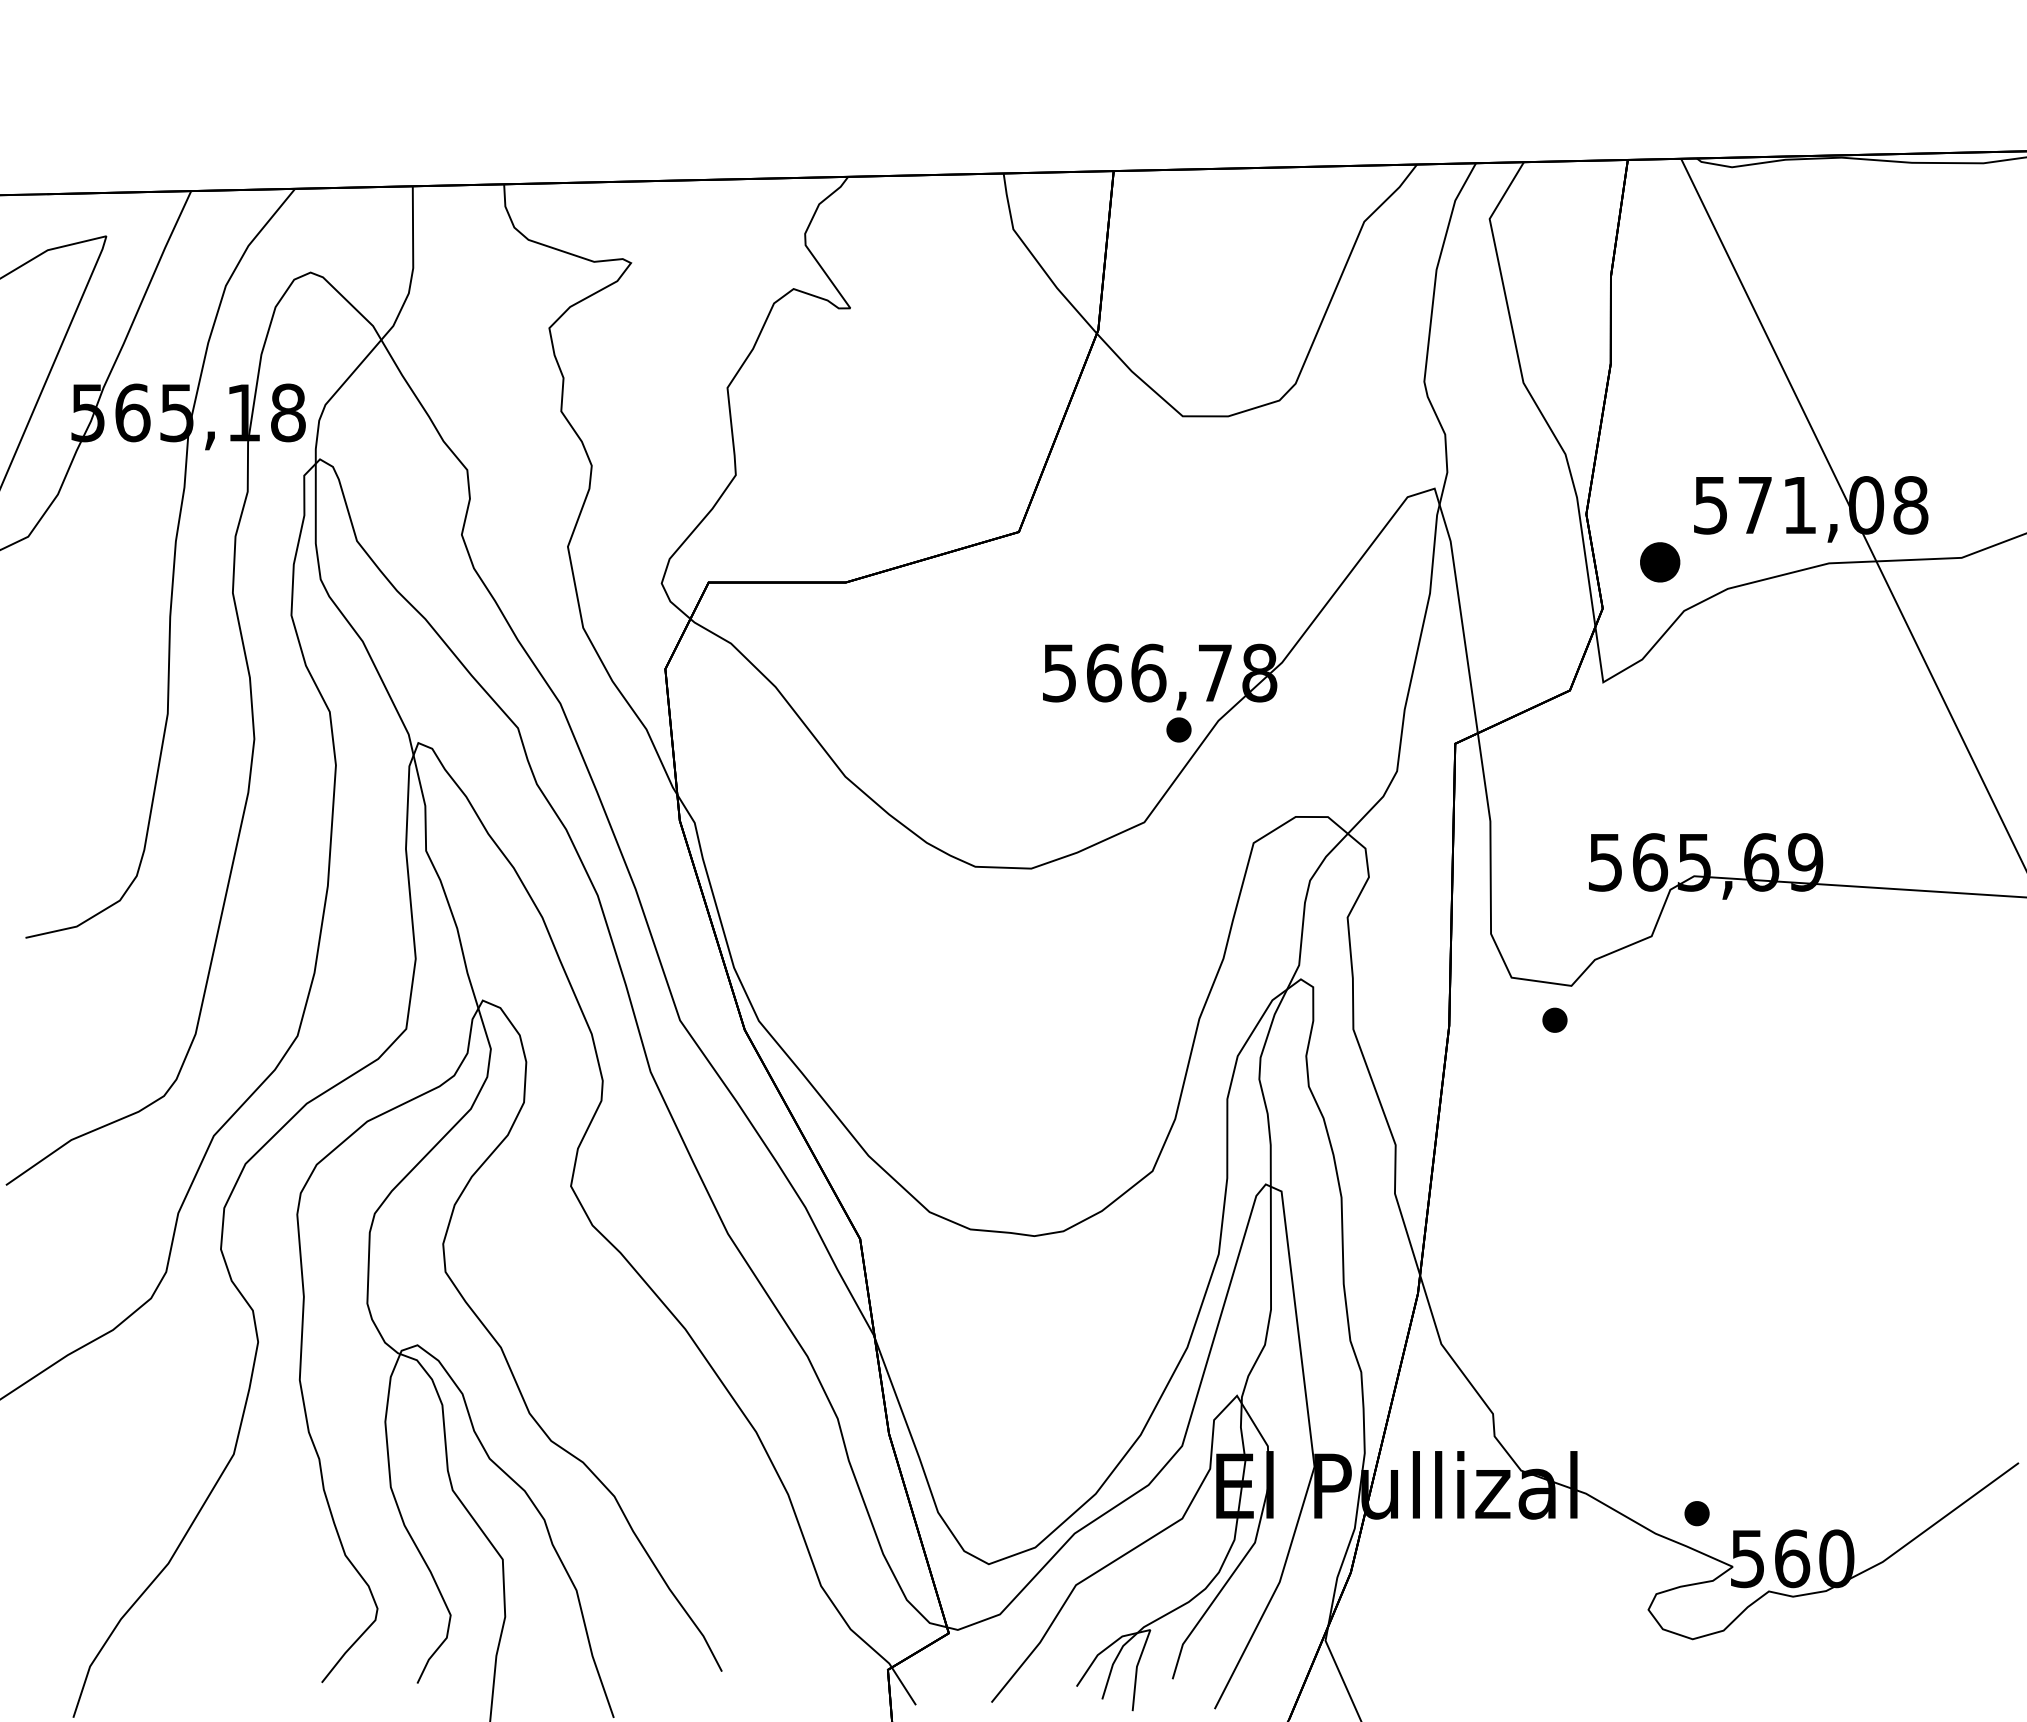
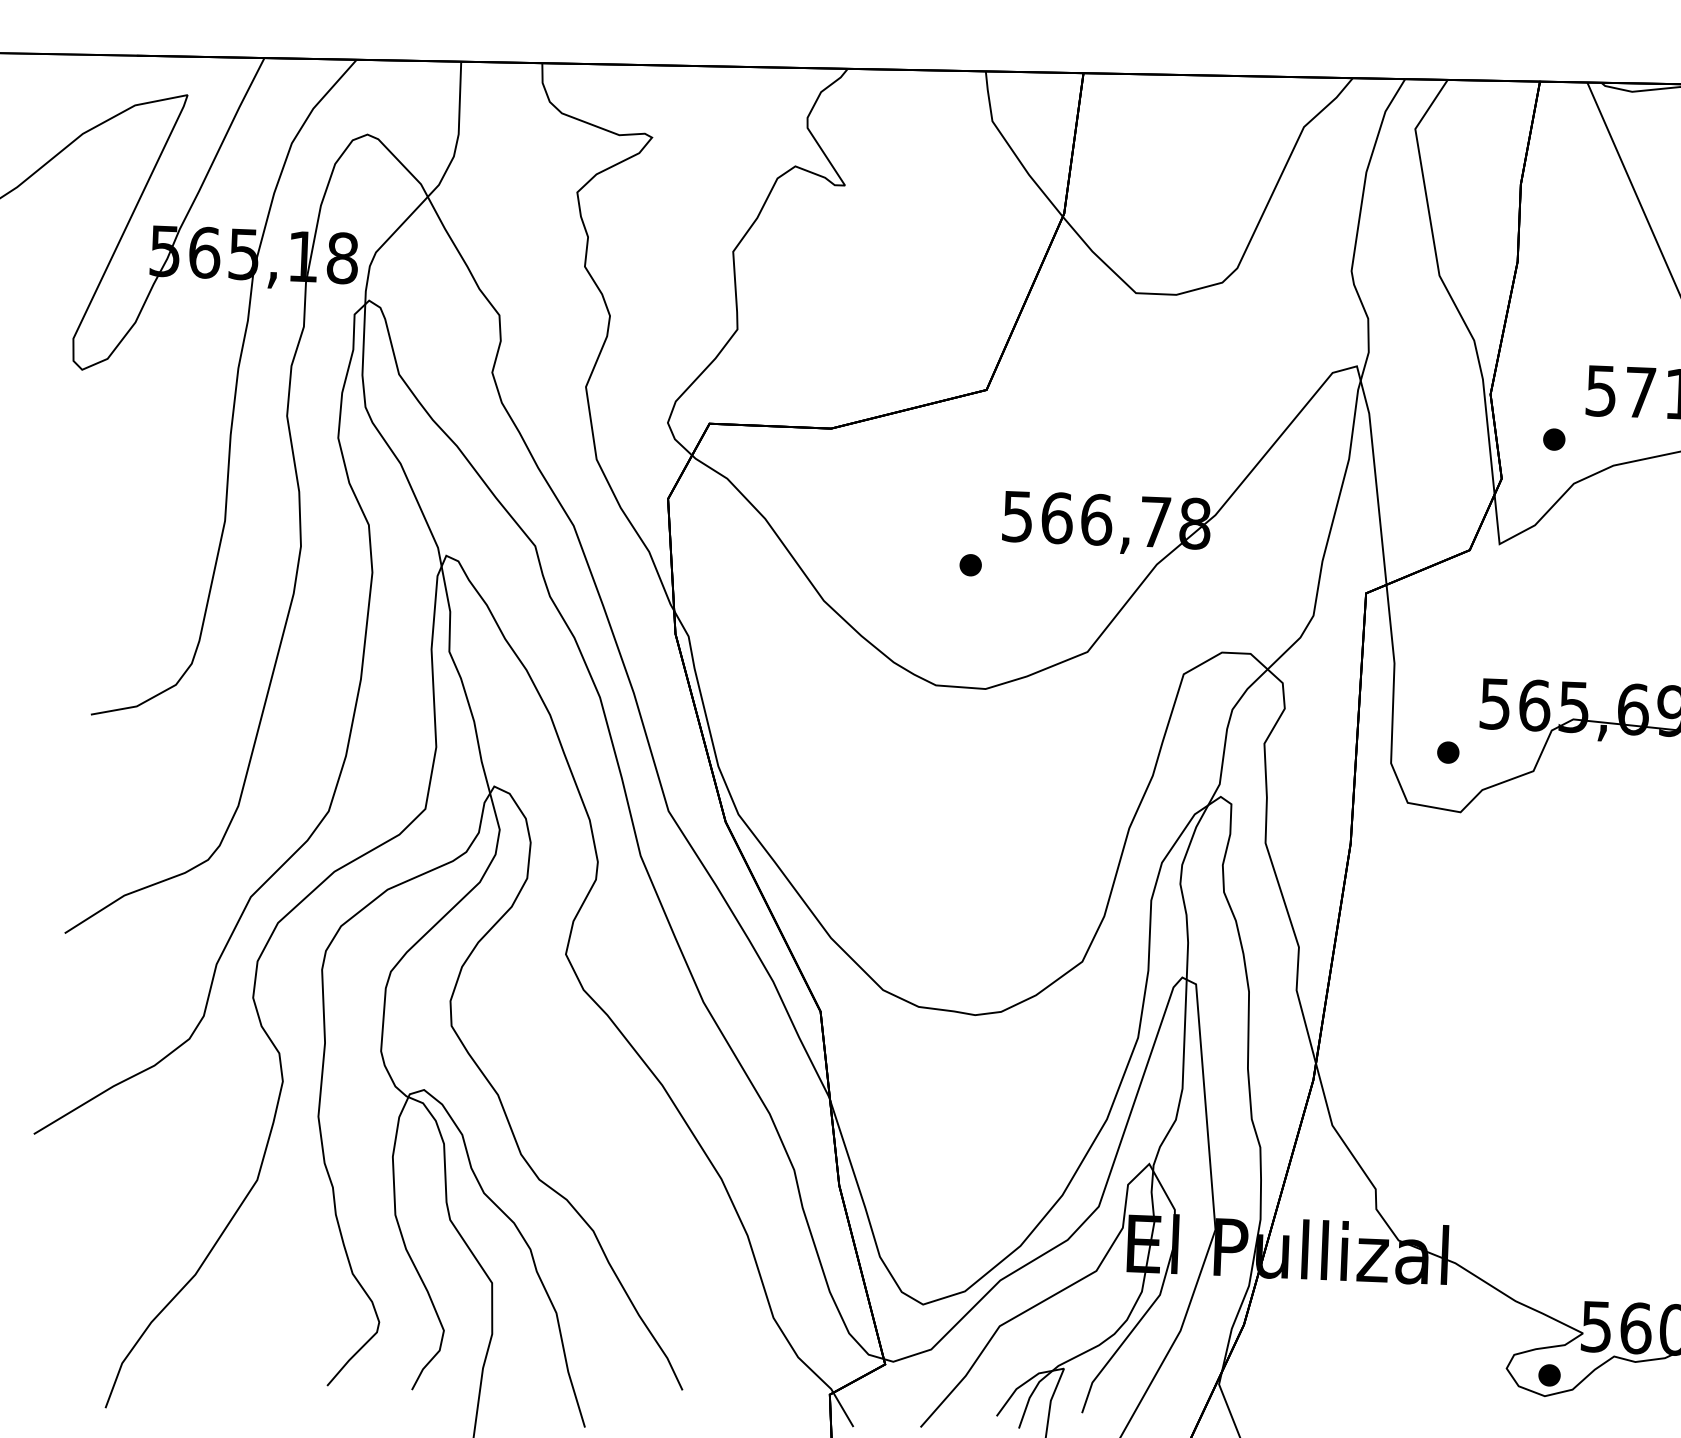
part: (1659, 561) -> (1553, 438), size x0.62
part: (1178, 729) -> (970, 564), moved
part: (1554, 1019) -> (1447, 751), moved
part: (1696, 1513) -> (1549, 1375), moved

